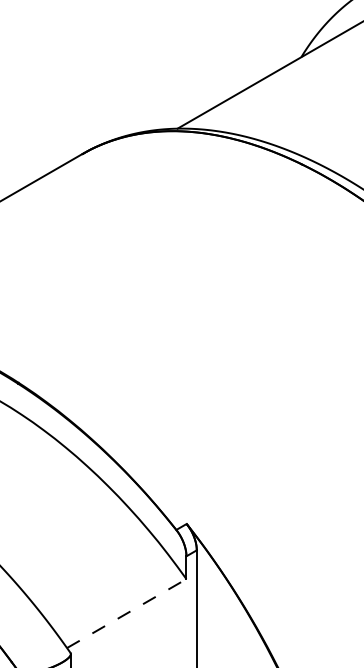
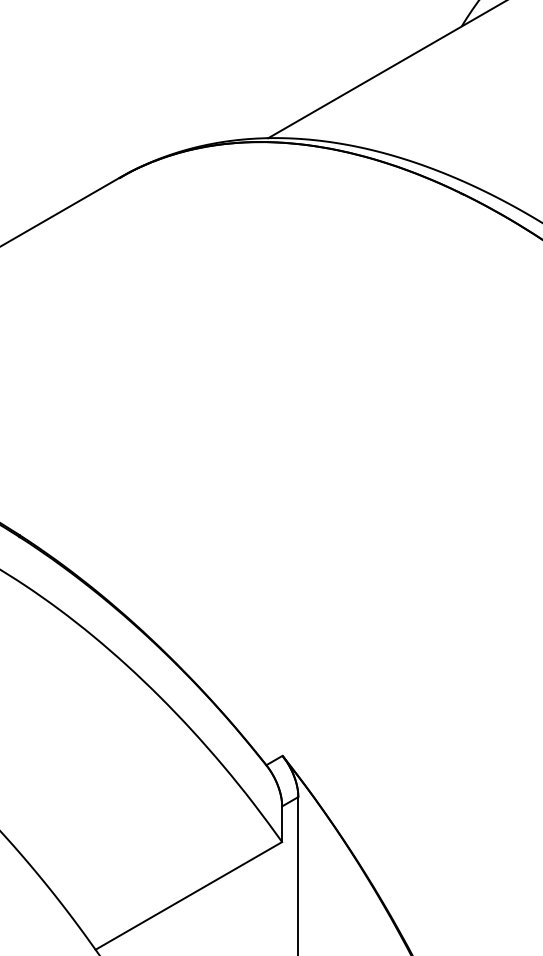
line: (126, 613) -> (188, 895), dashed -> solid

